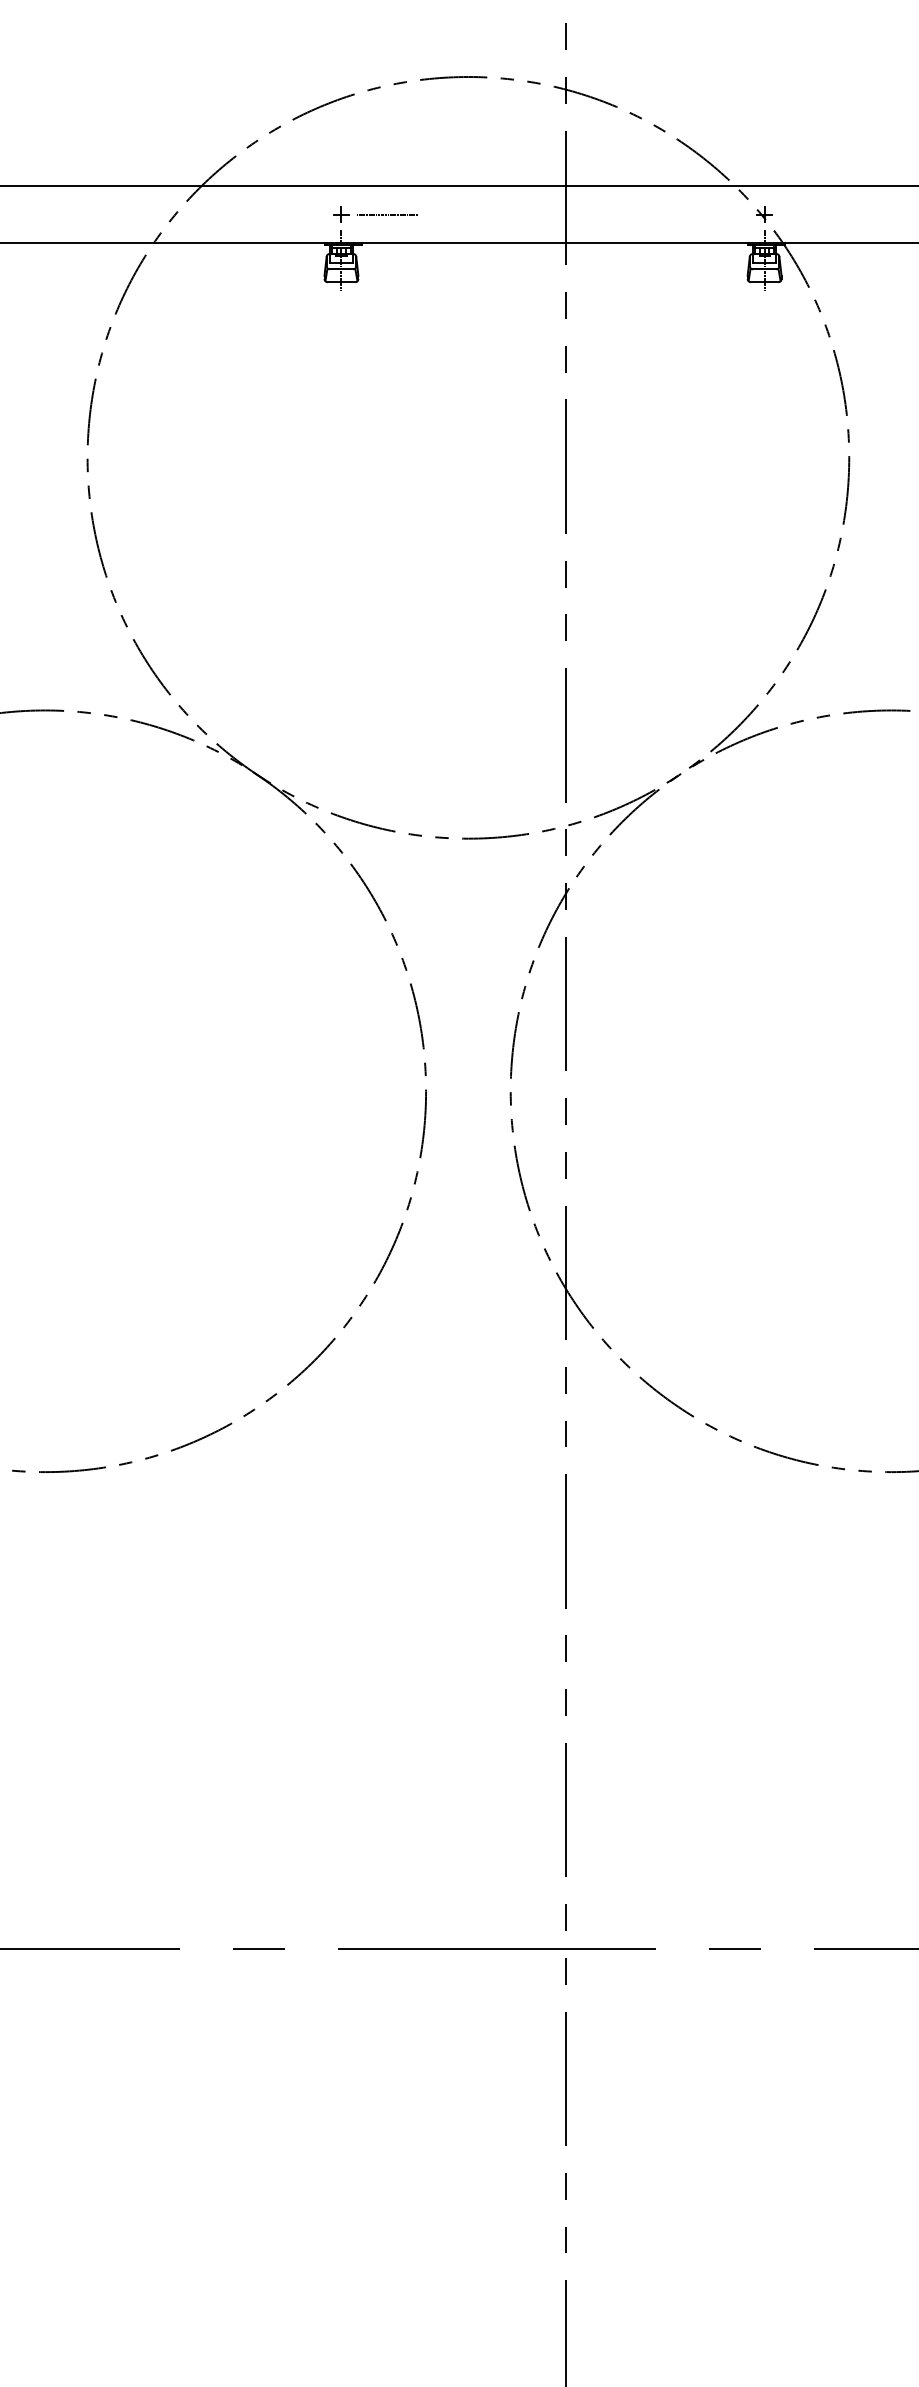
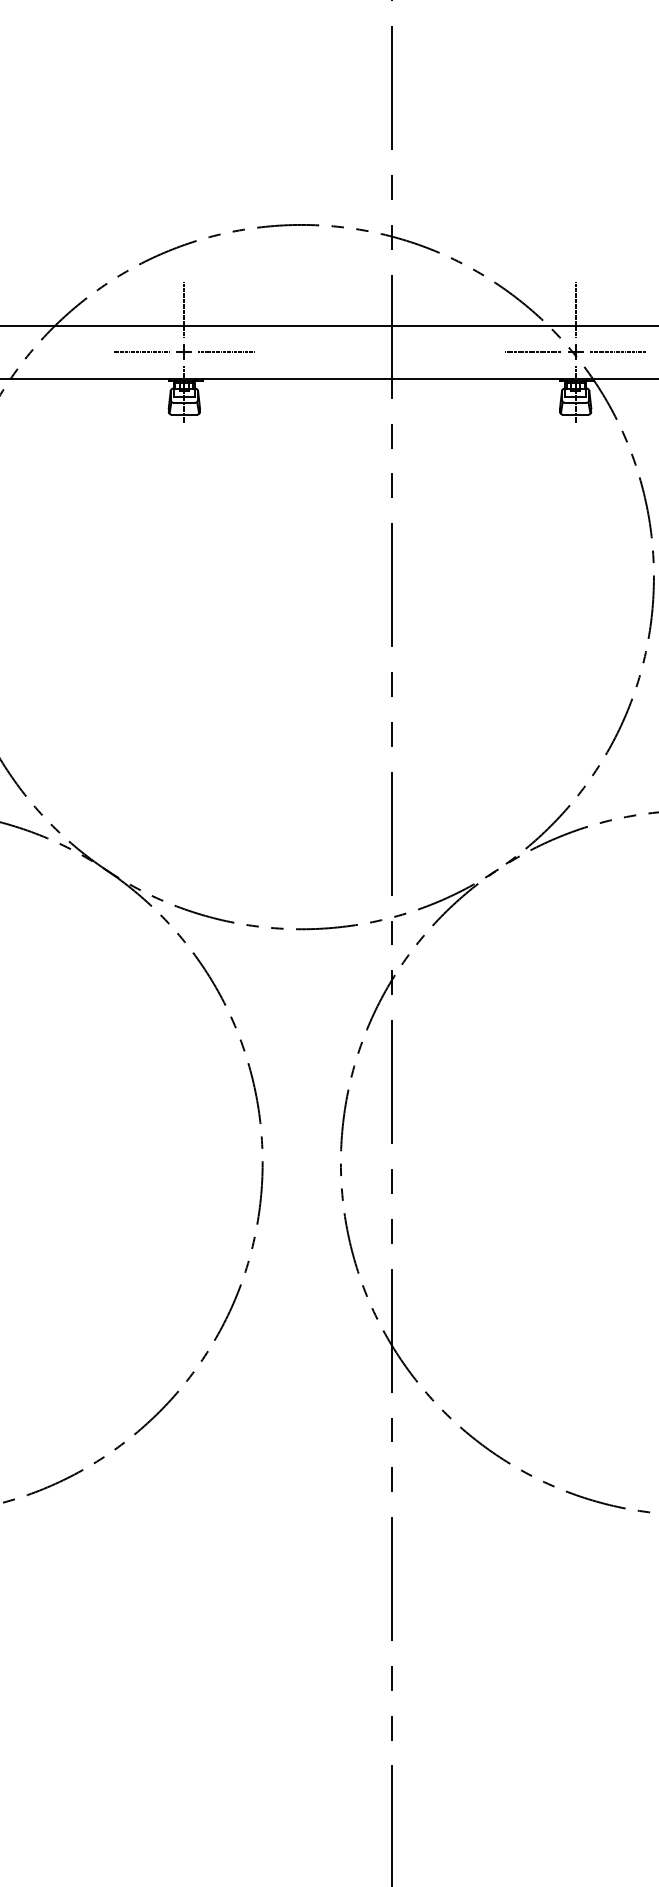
line: (341, 168) -> (184, 309), added
line: (764, 168) -> (575, 309), added
line: (295, 214) -> (141, 352), added
line: (718, 214) -> (533, 352), added
line: (809, 214) -> (617, 352), added

